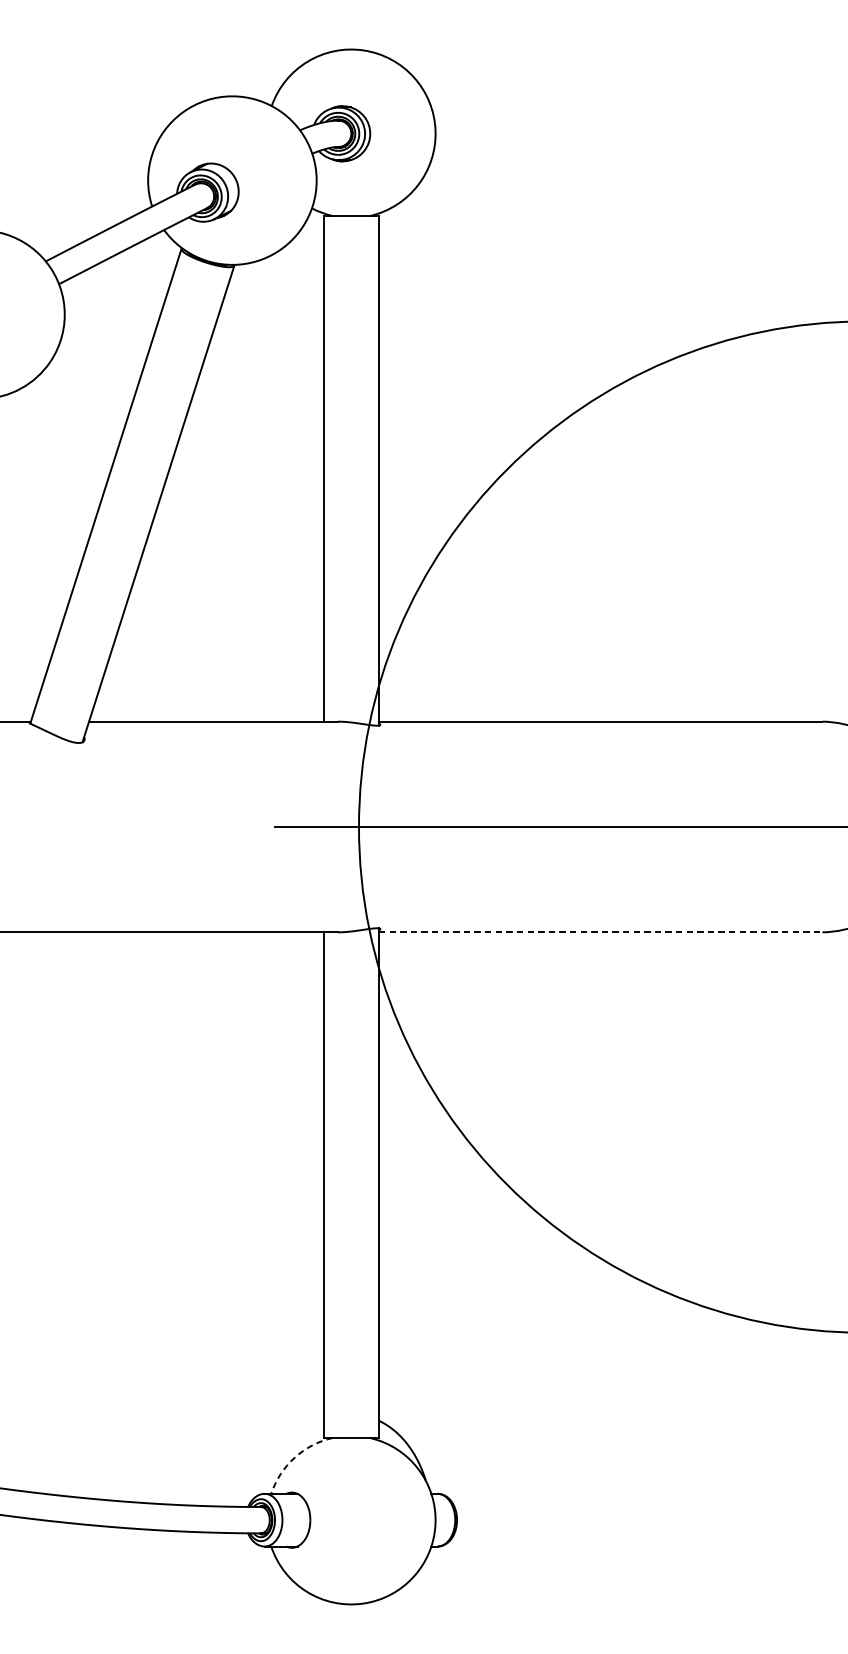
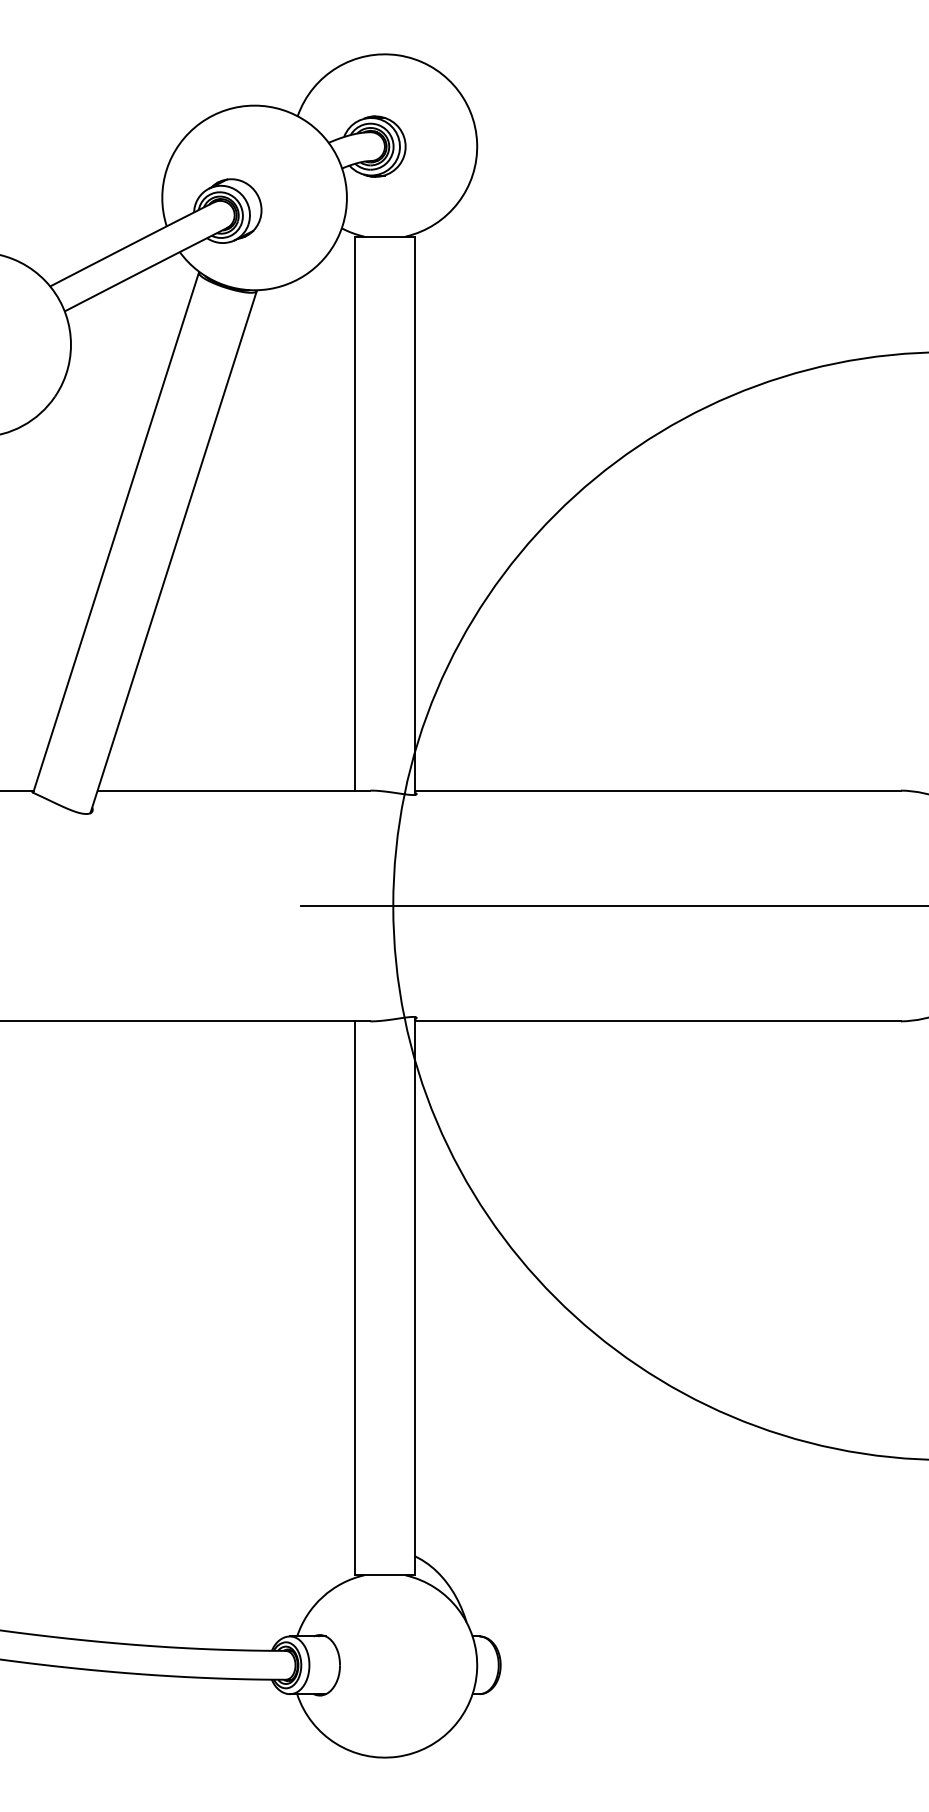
line: (601, 932) -> (658, 1021), dashed -> solid
arc: (294, 1458) -> (322, 1597), dashed -> solid

